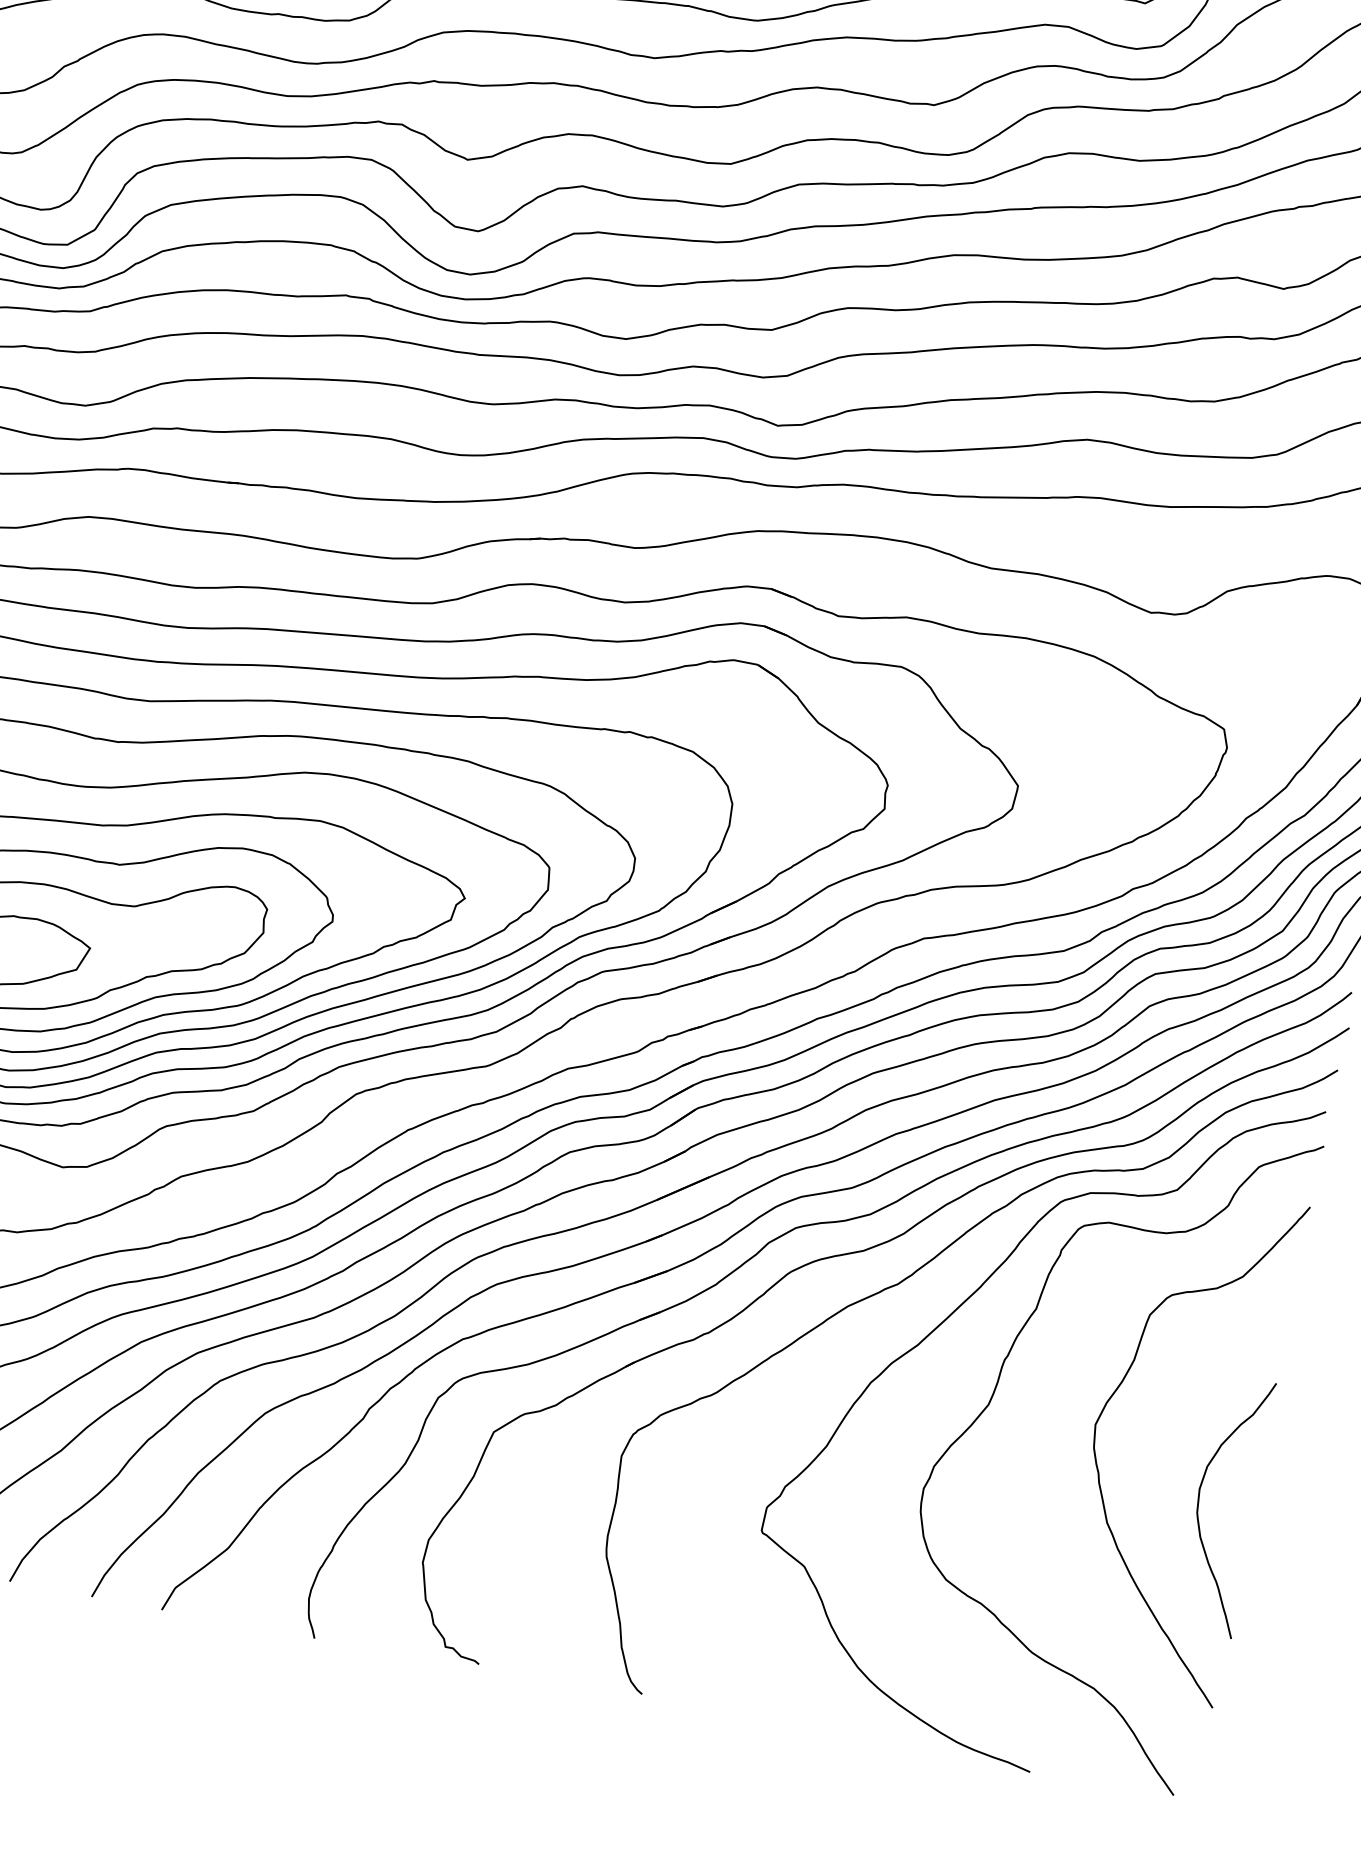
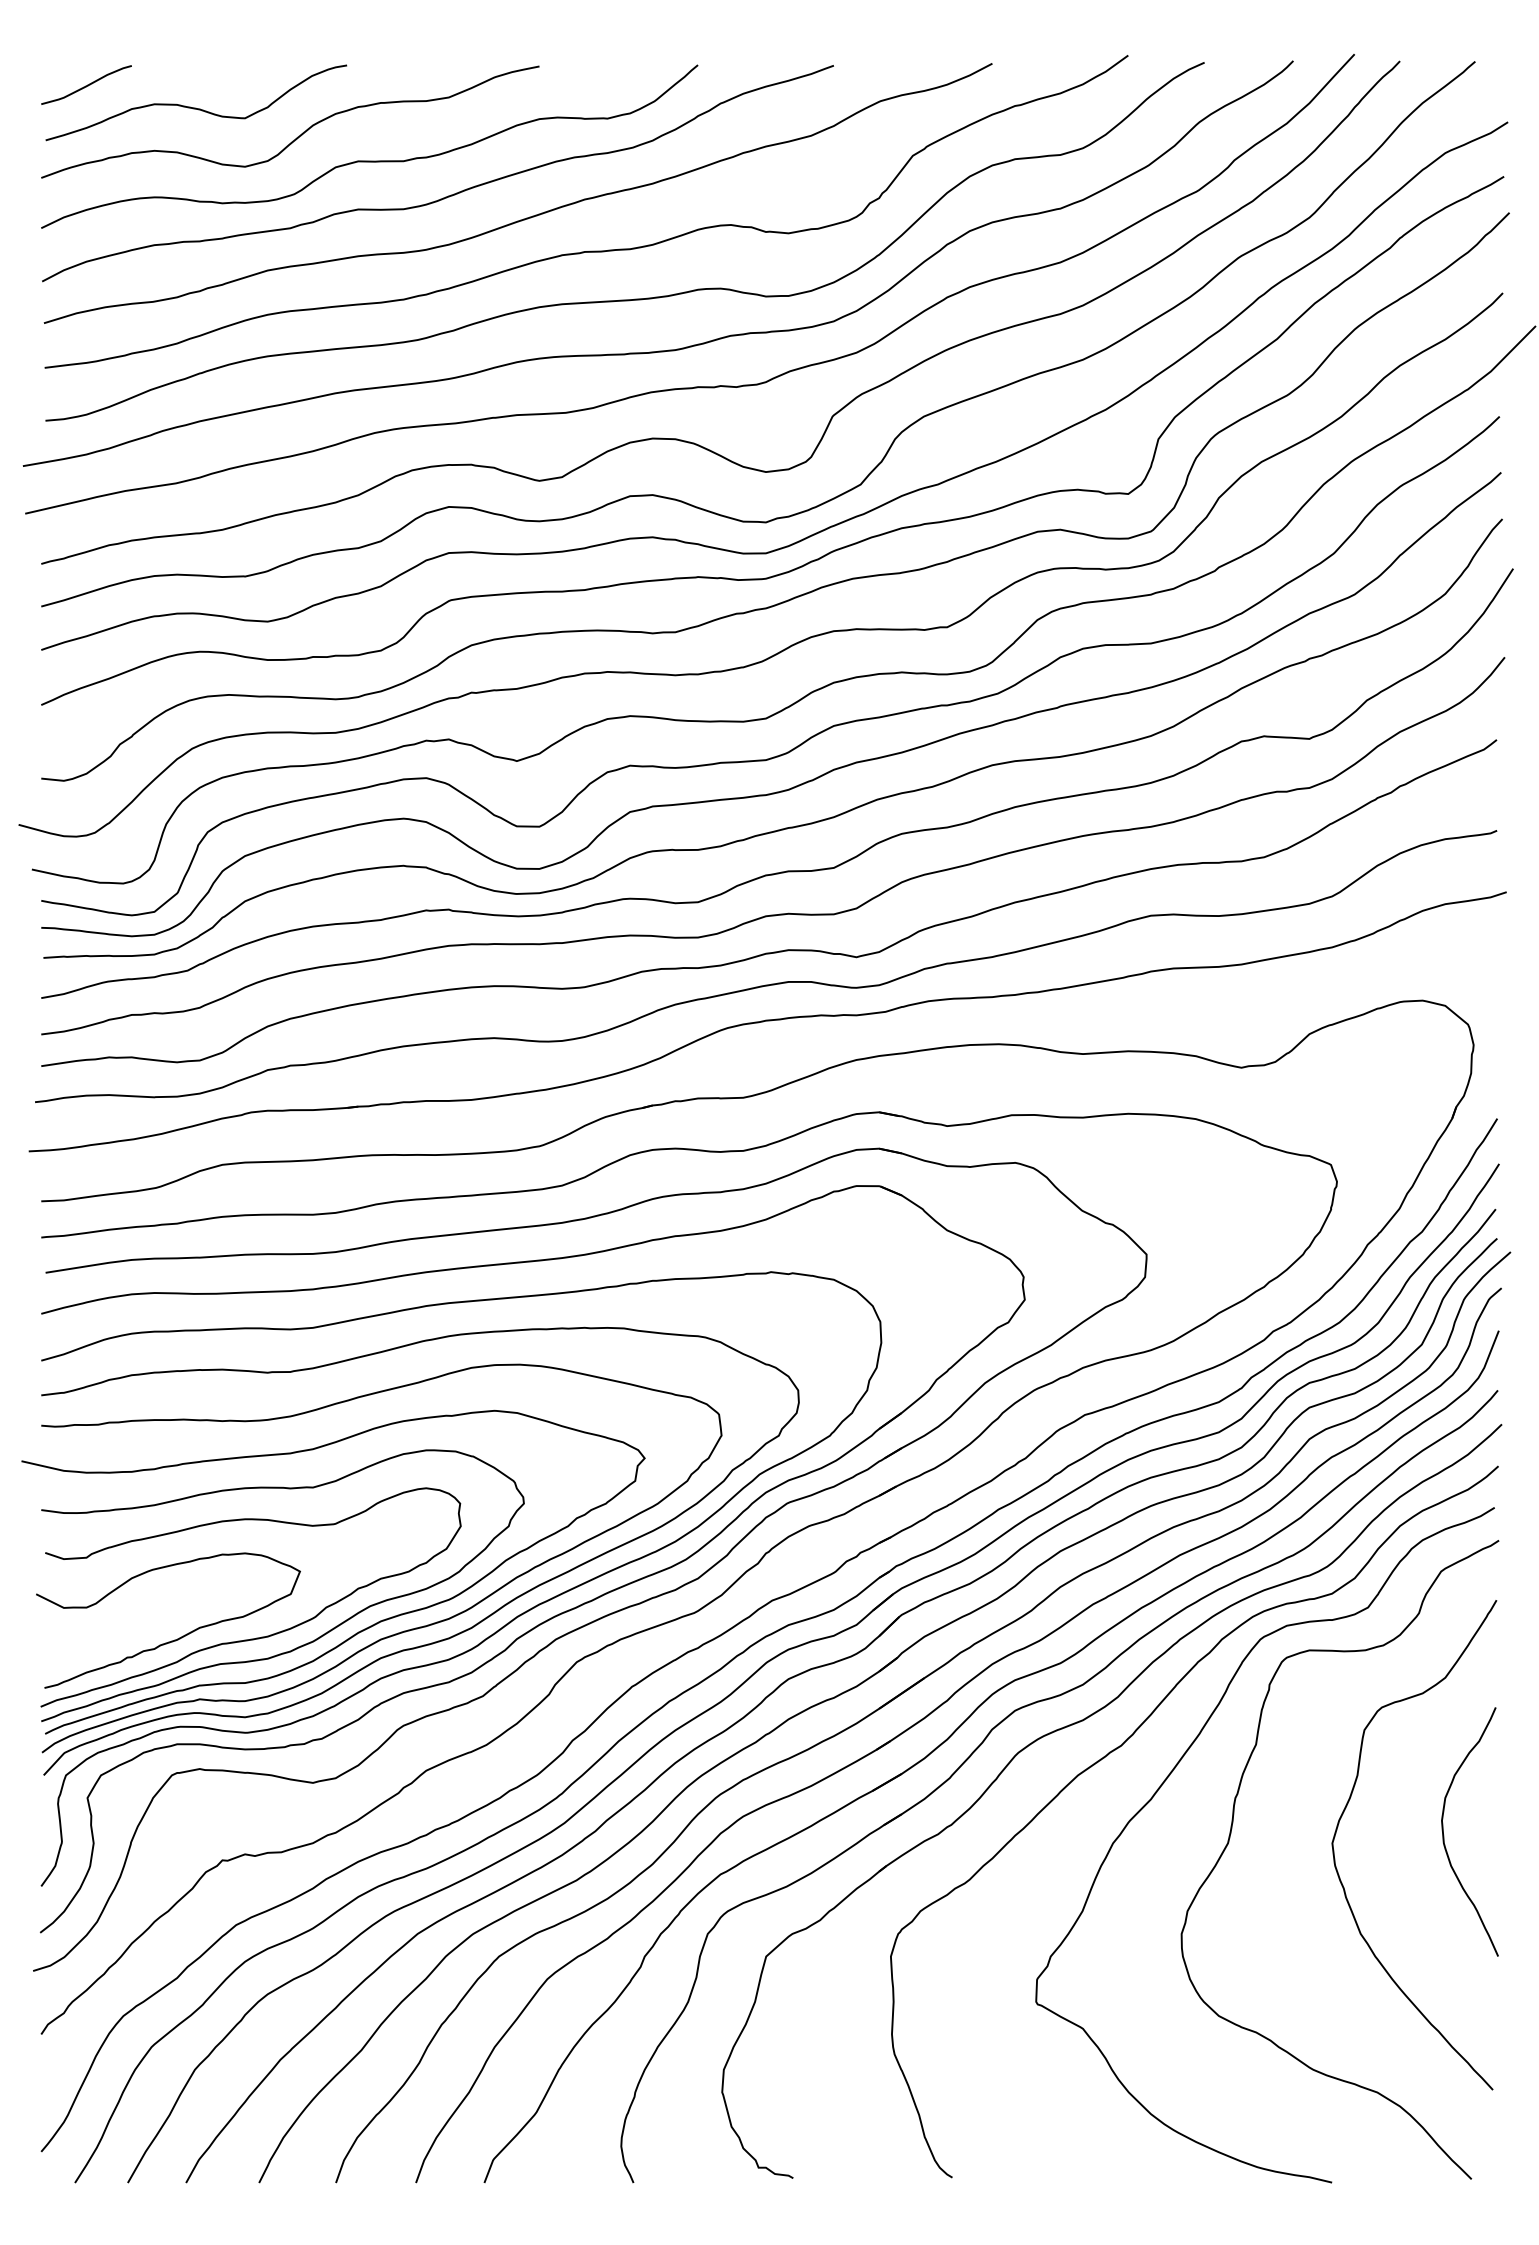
curve: (1199, 1504) -> (1444, 1835), moved

